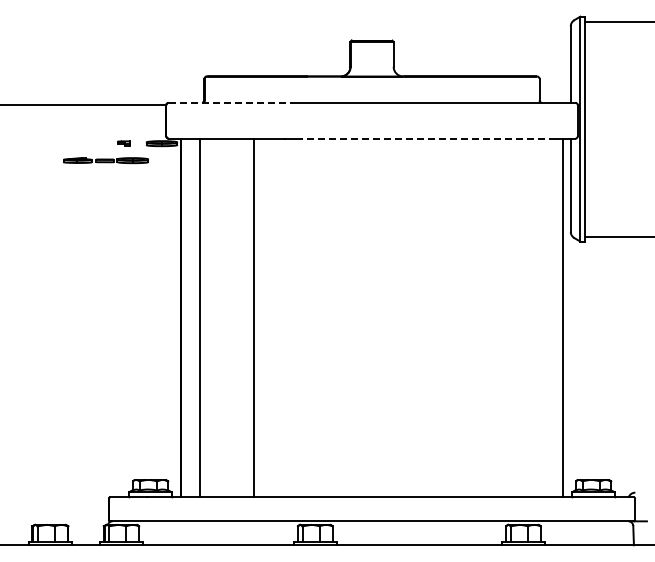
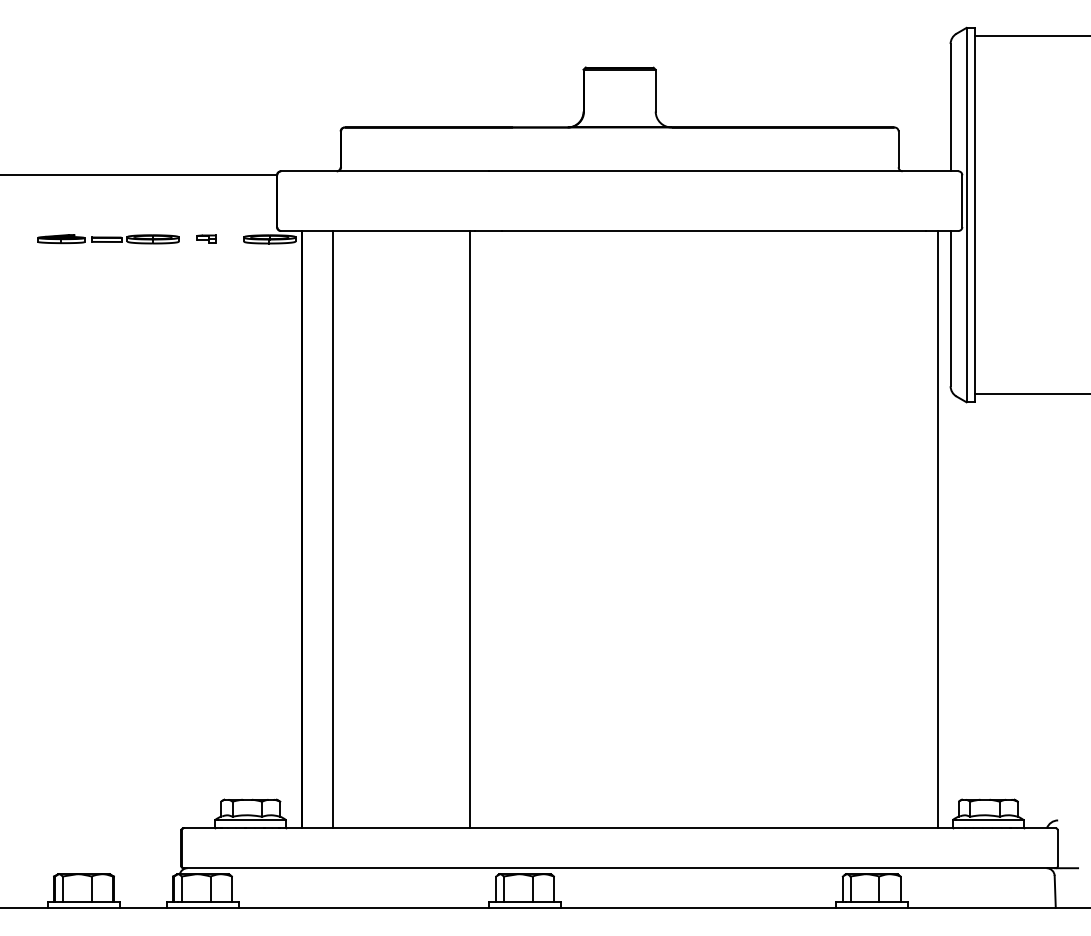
line: (231, 102) -> (385, 170), dashed -> solid
line: (428, 138) -> (713, 230), dashed -> solid
part: (105, 160) -> (107, 239), moved
line: (254, 317) -> (470, 528), moved

